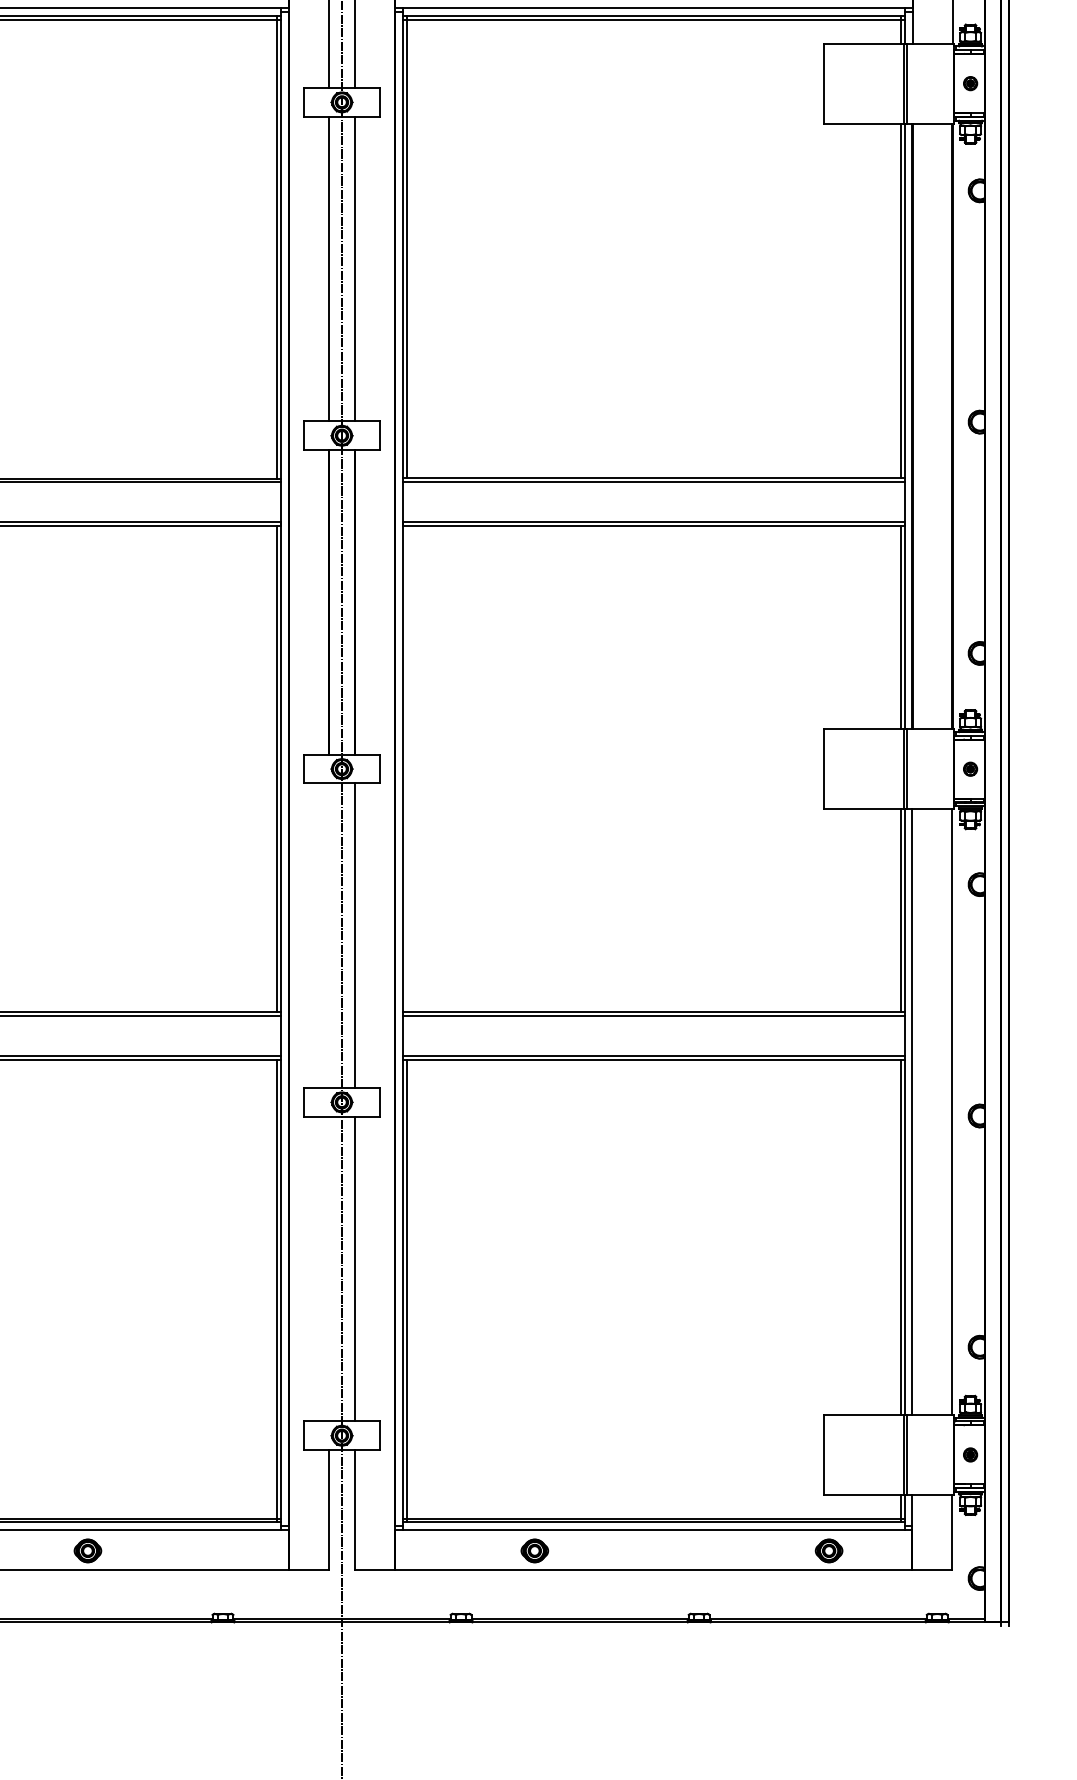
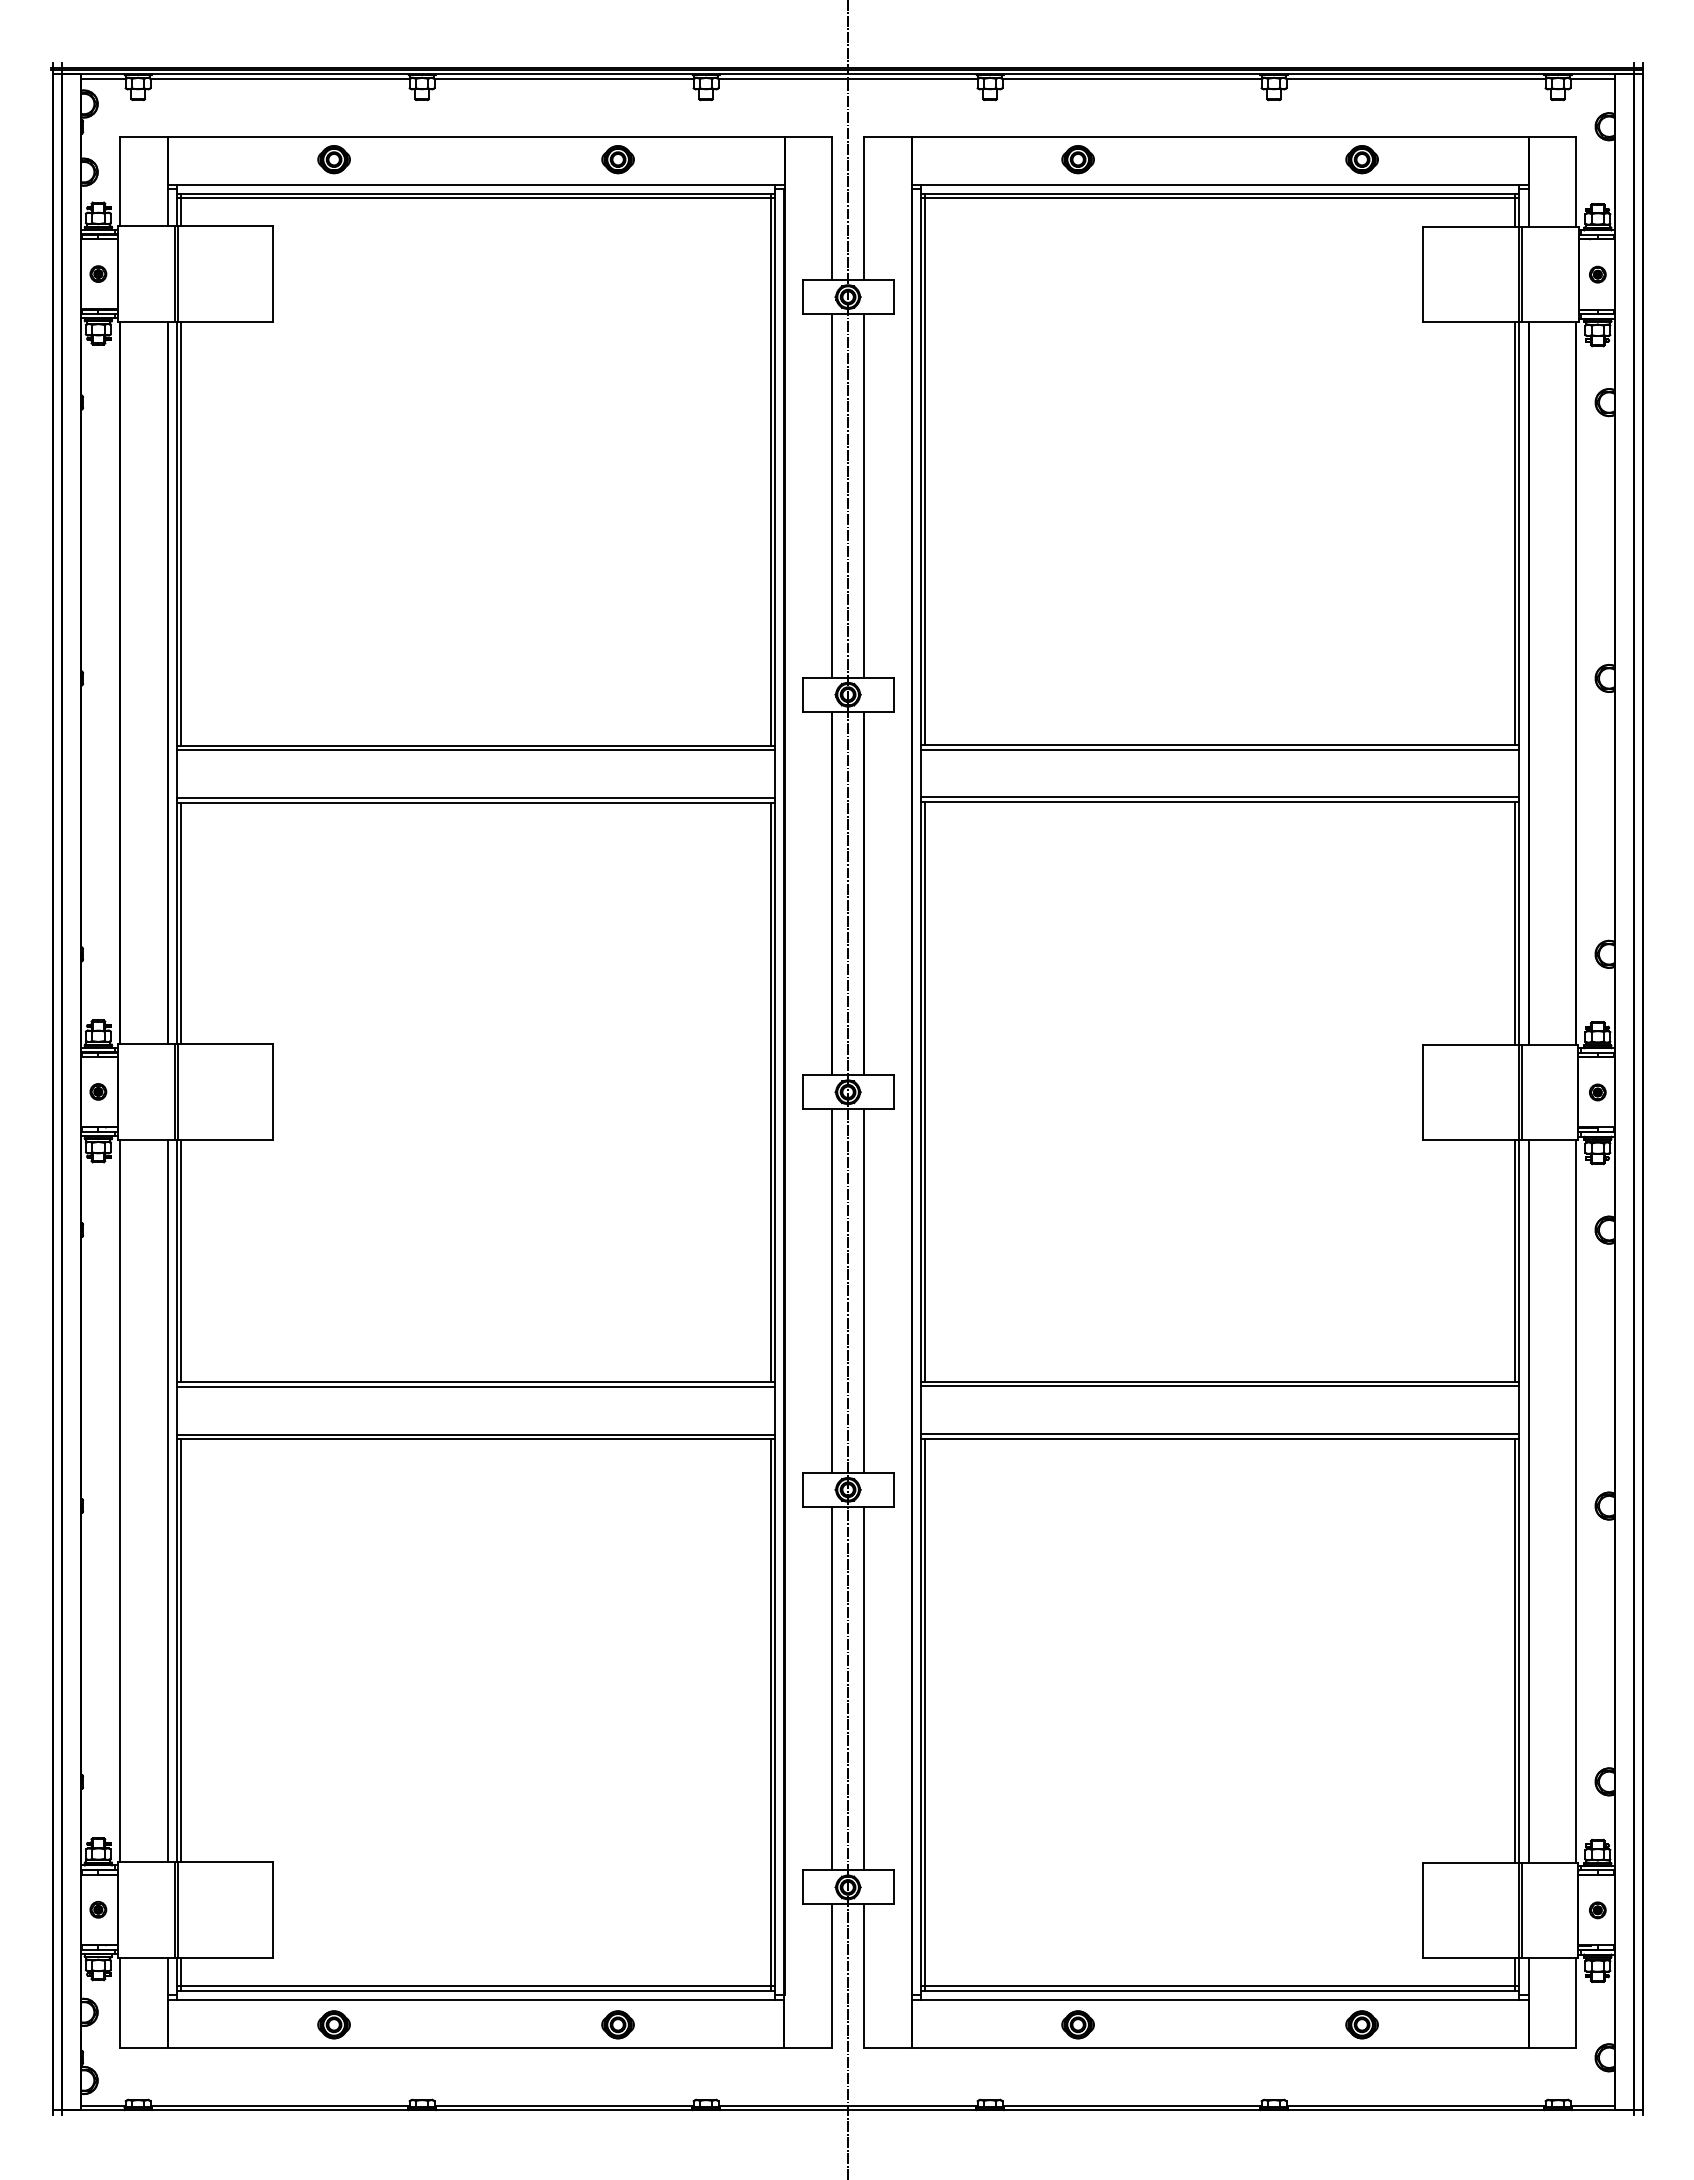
line: (406, 768) -> (925, 1091), added
line: (328, 935) -> (832, 1290), added
line: (328, 1268) -> (832, 1688), added
part: (87, 1550) -> (617, 2024), moved
part: (828, 1550) -> (1361, 2024), moved

